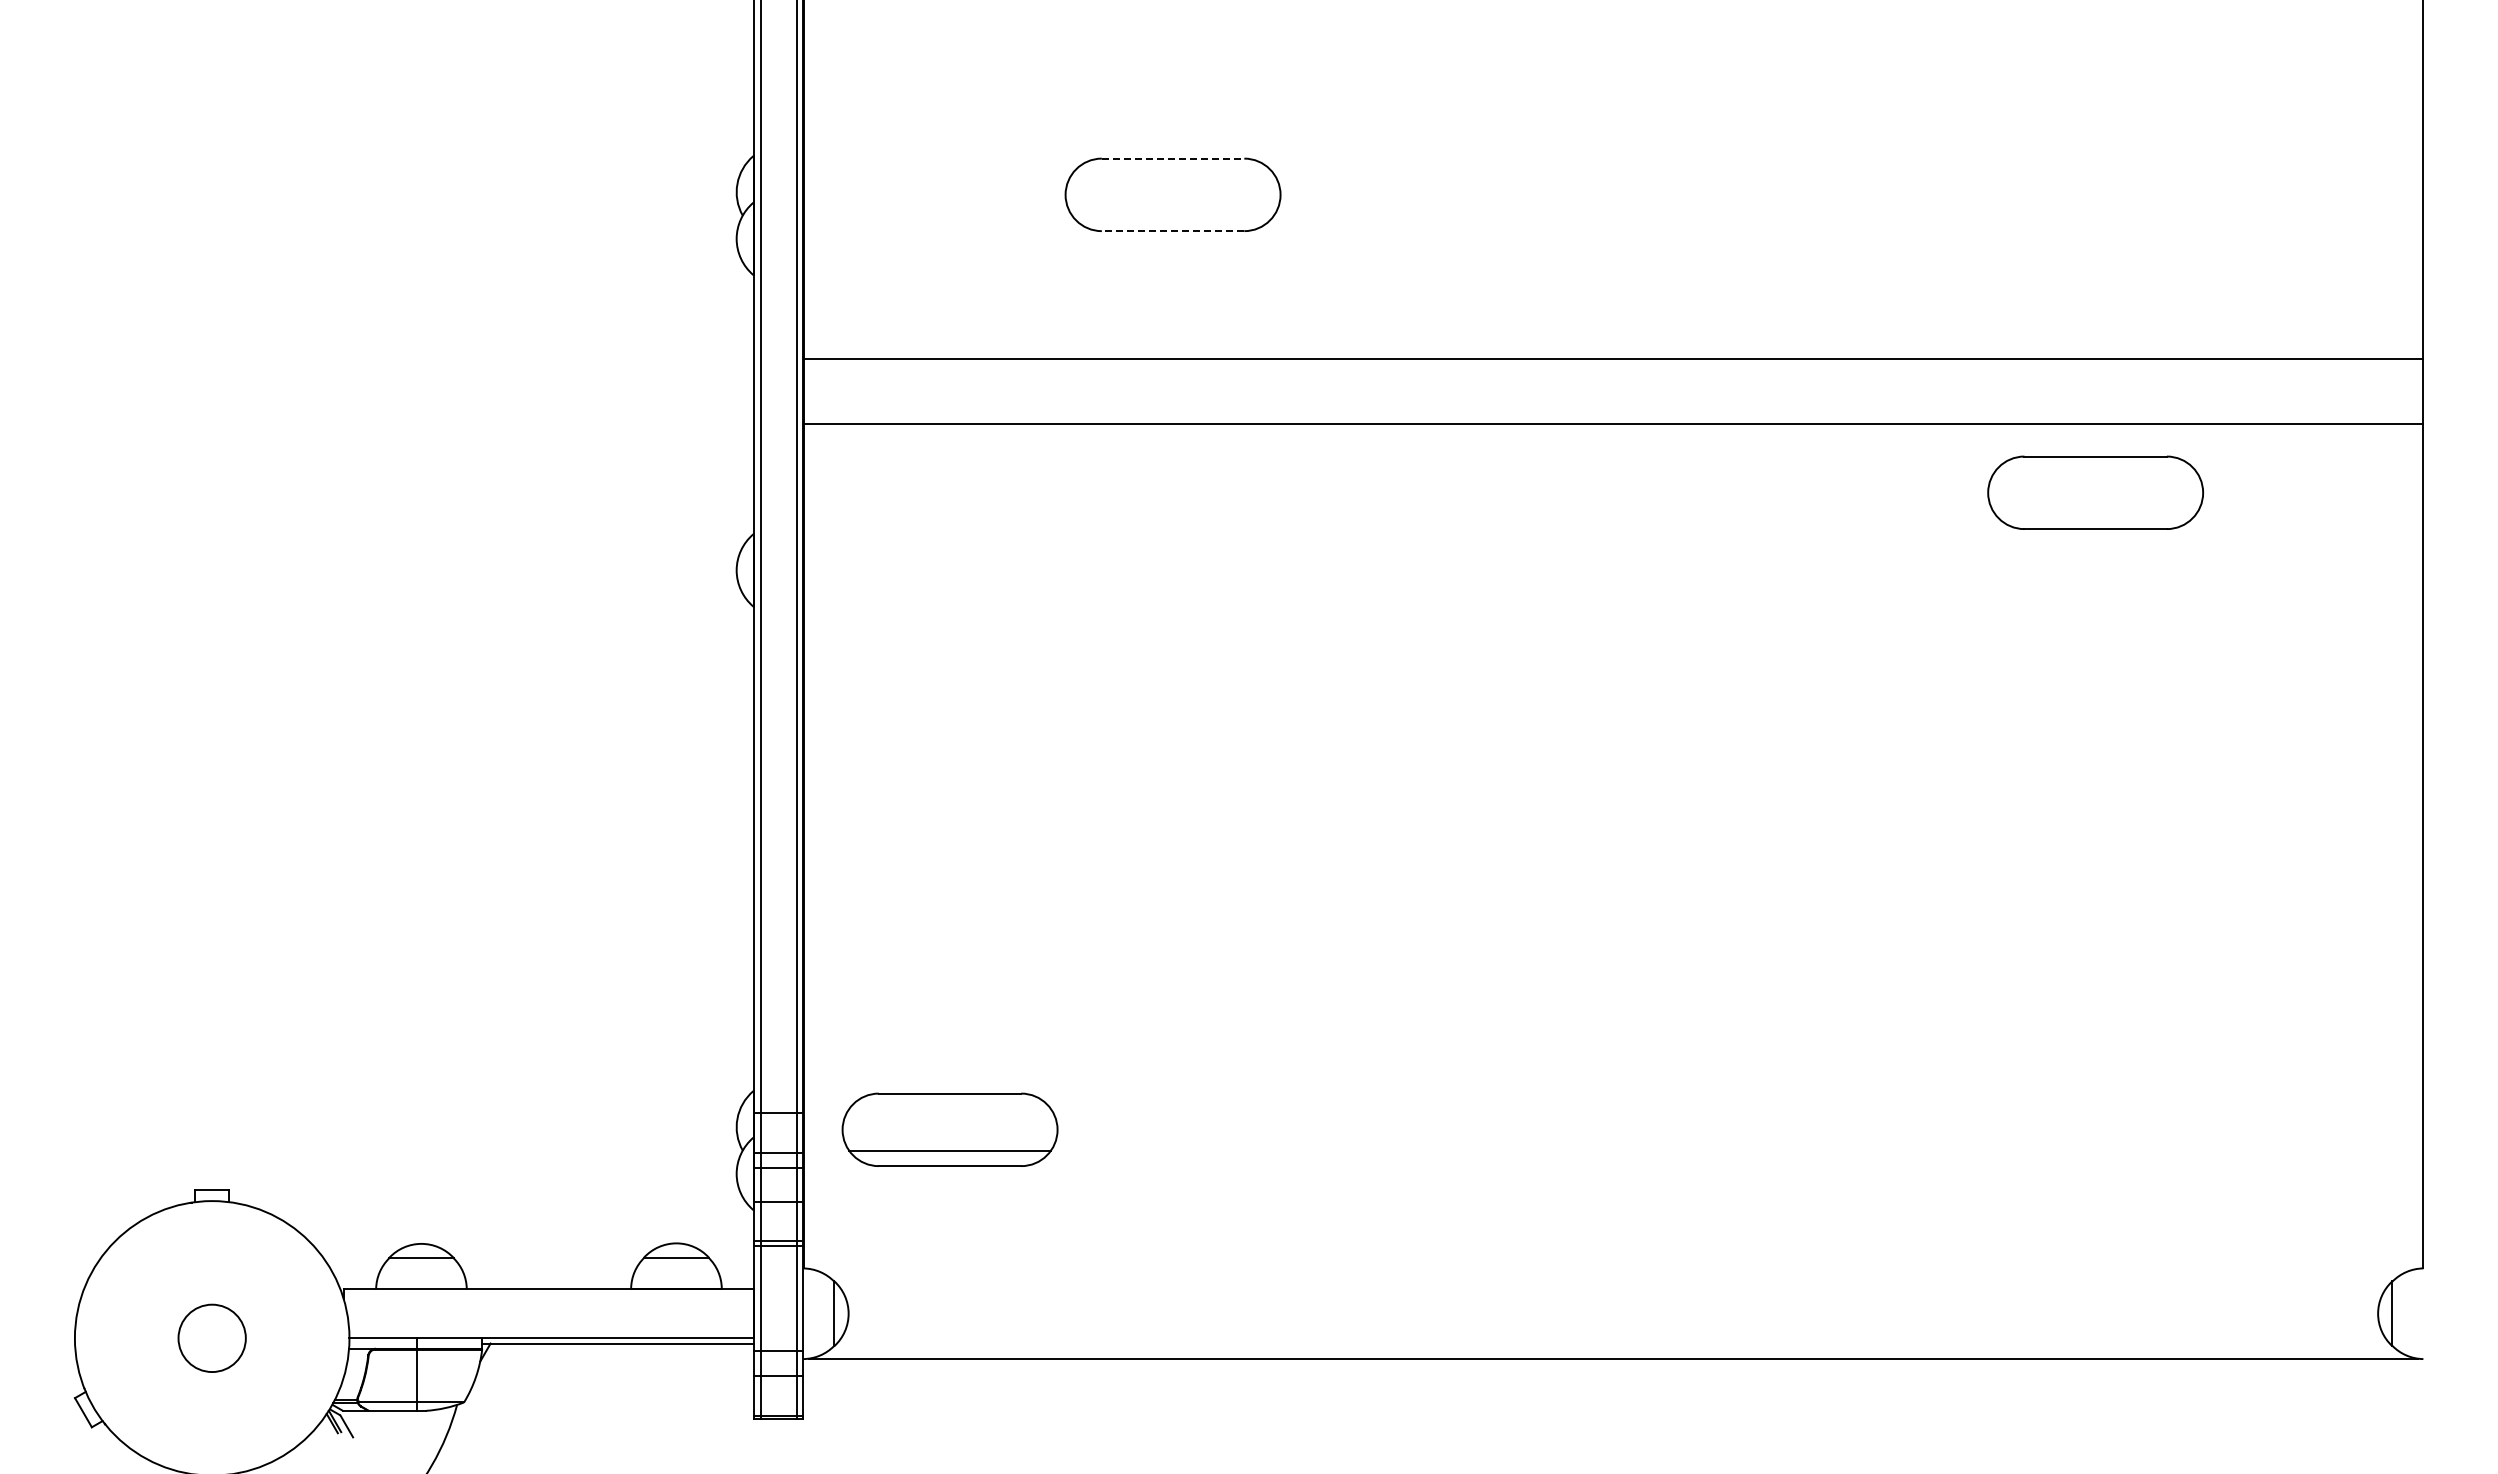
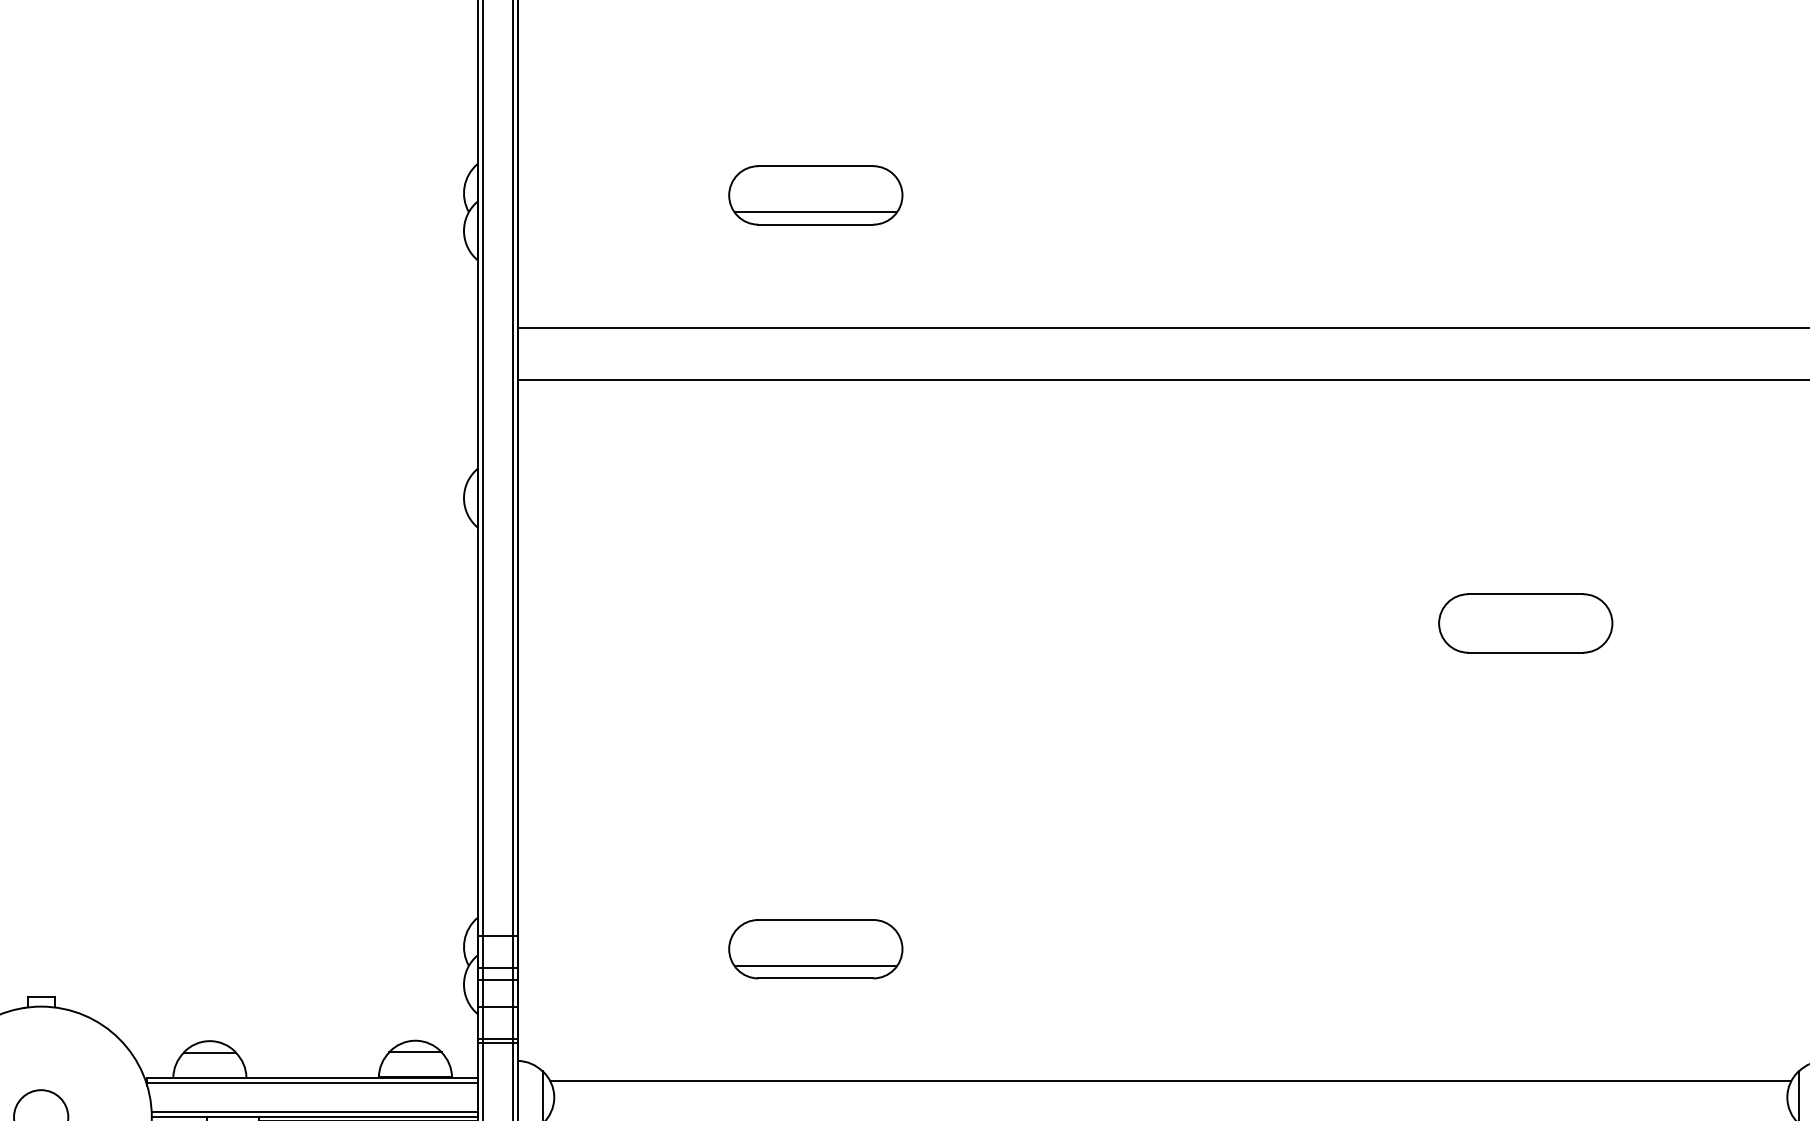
line: (1173, 158) -> (816, 166), dashed -> solid
line: (1172, 215) -> (815, 212), added
line: (1172, 231) -> (815, 224), dashed -> solid
part: (2095, 492) -> (1525, 623), moved
part: (949, 1129) -> (815, 948), moved
line: (1612, 1293) -> (1170, 1081), added
line: (548, 1295) -> (312, 1082), added
line: (551, 1331) -> (314, 1111), added

